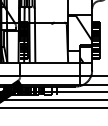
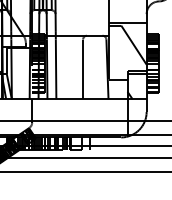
line: (52, 43) -> (83, 69), added

